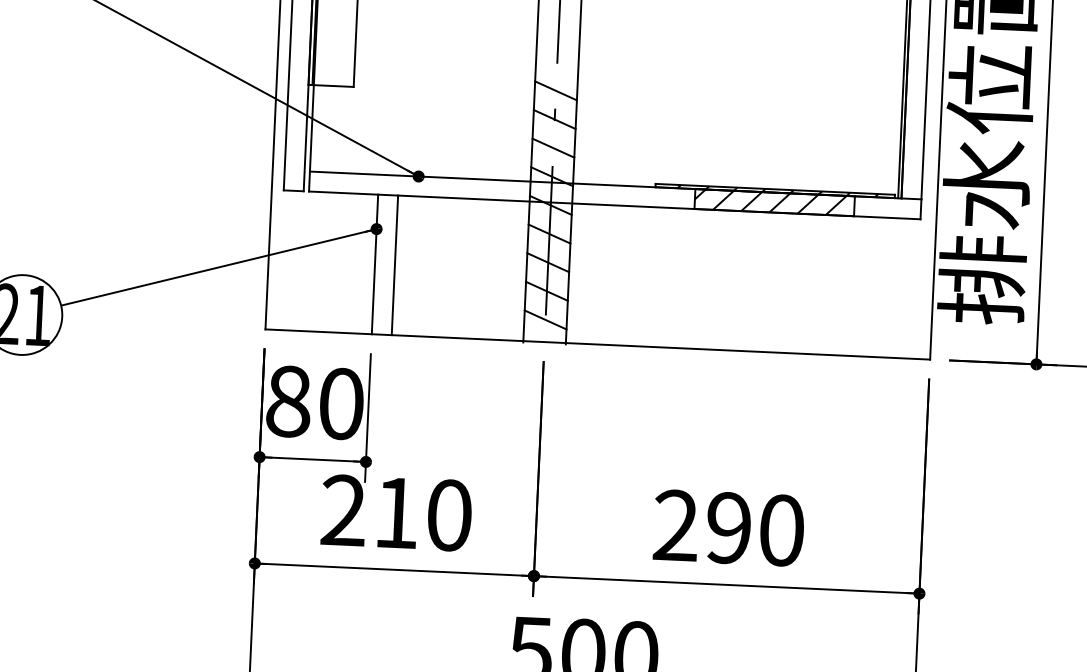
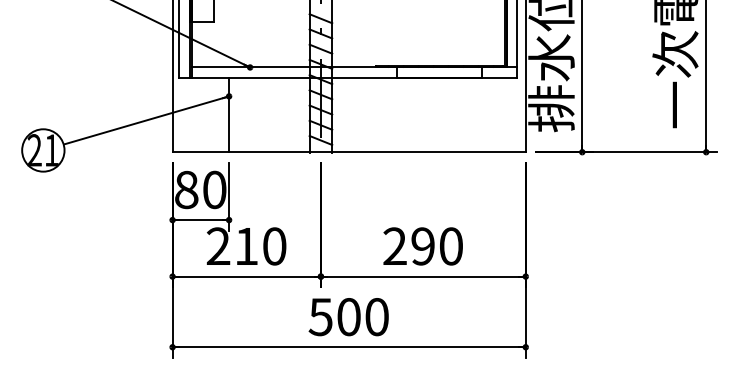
hatch: (774, 202) -> (439, 72), removed
line: (394, 265) -> (239, 115), removed

